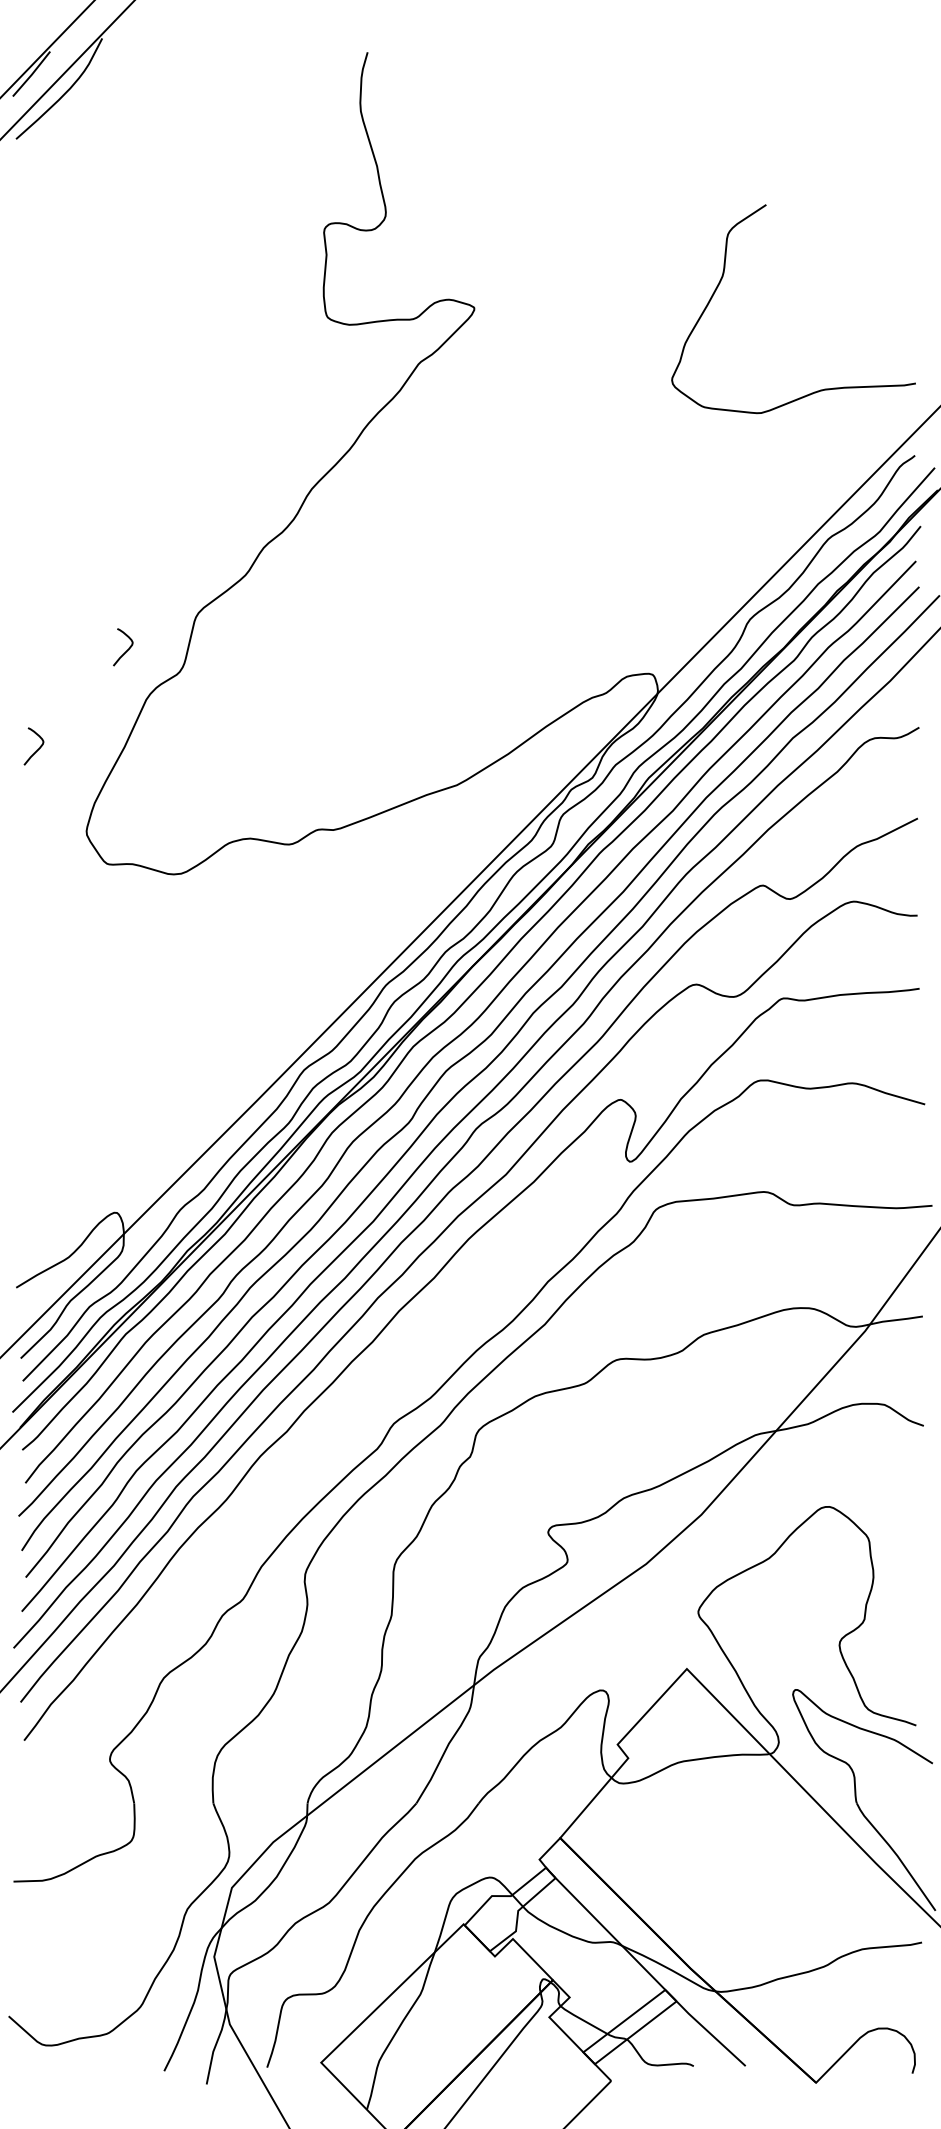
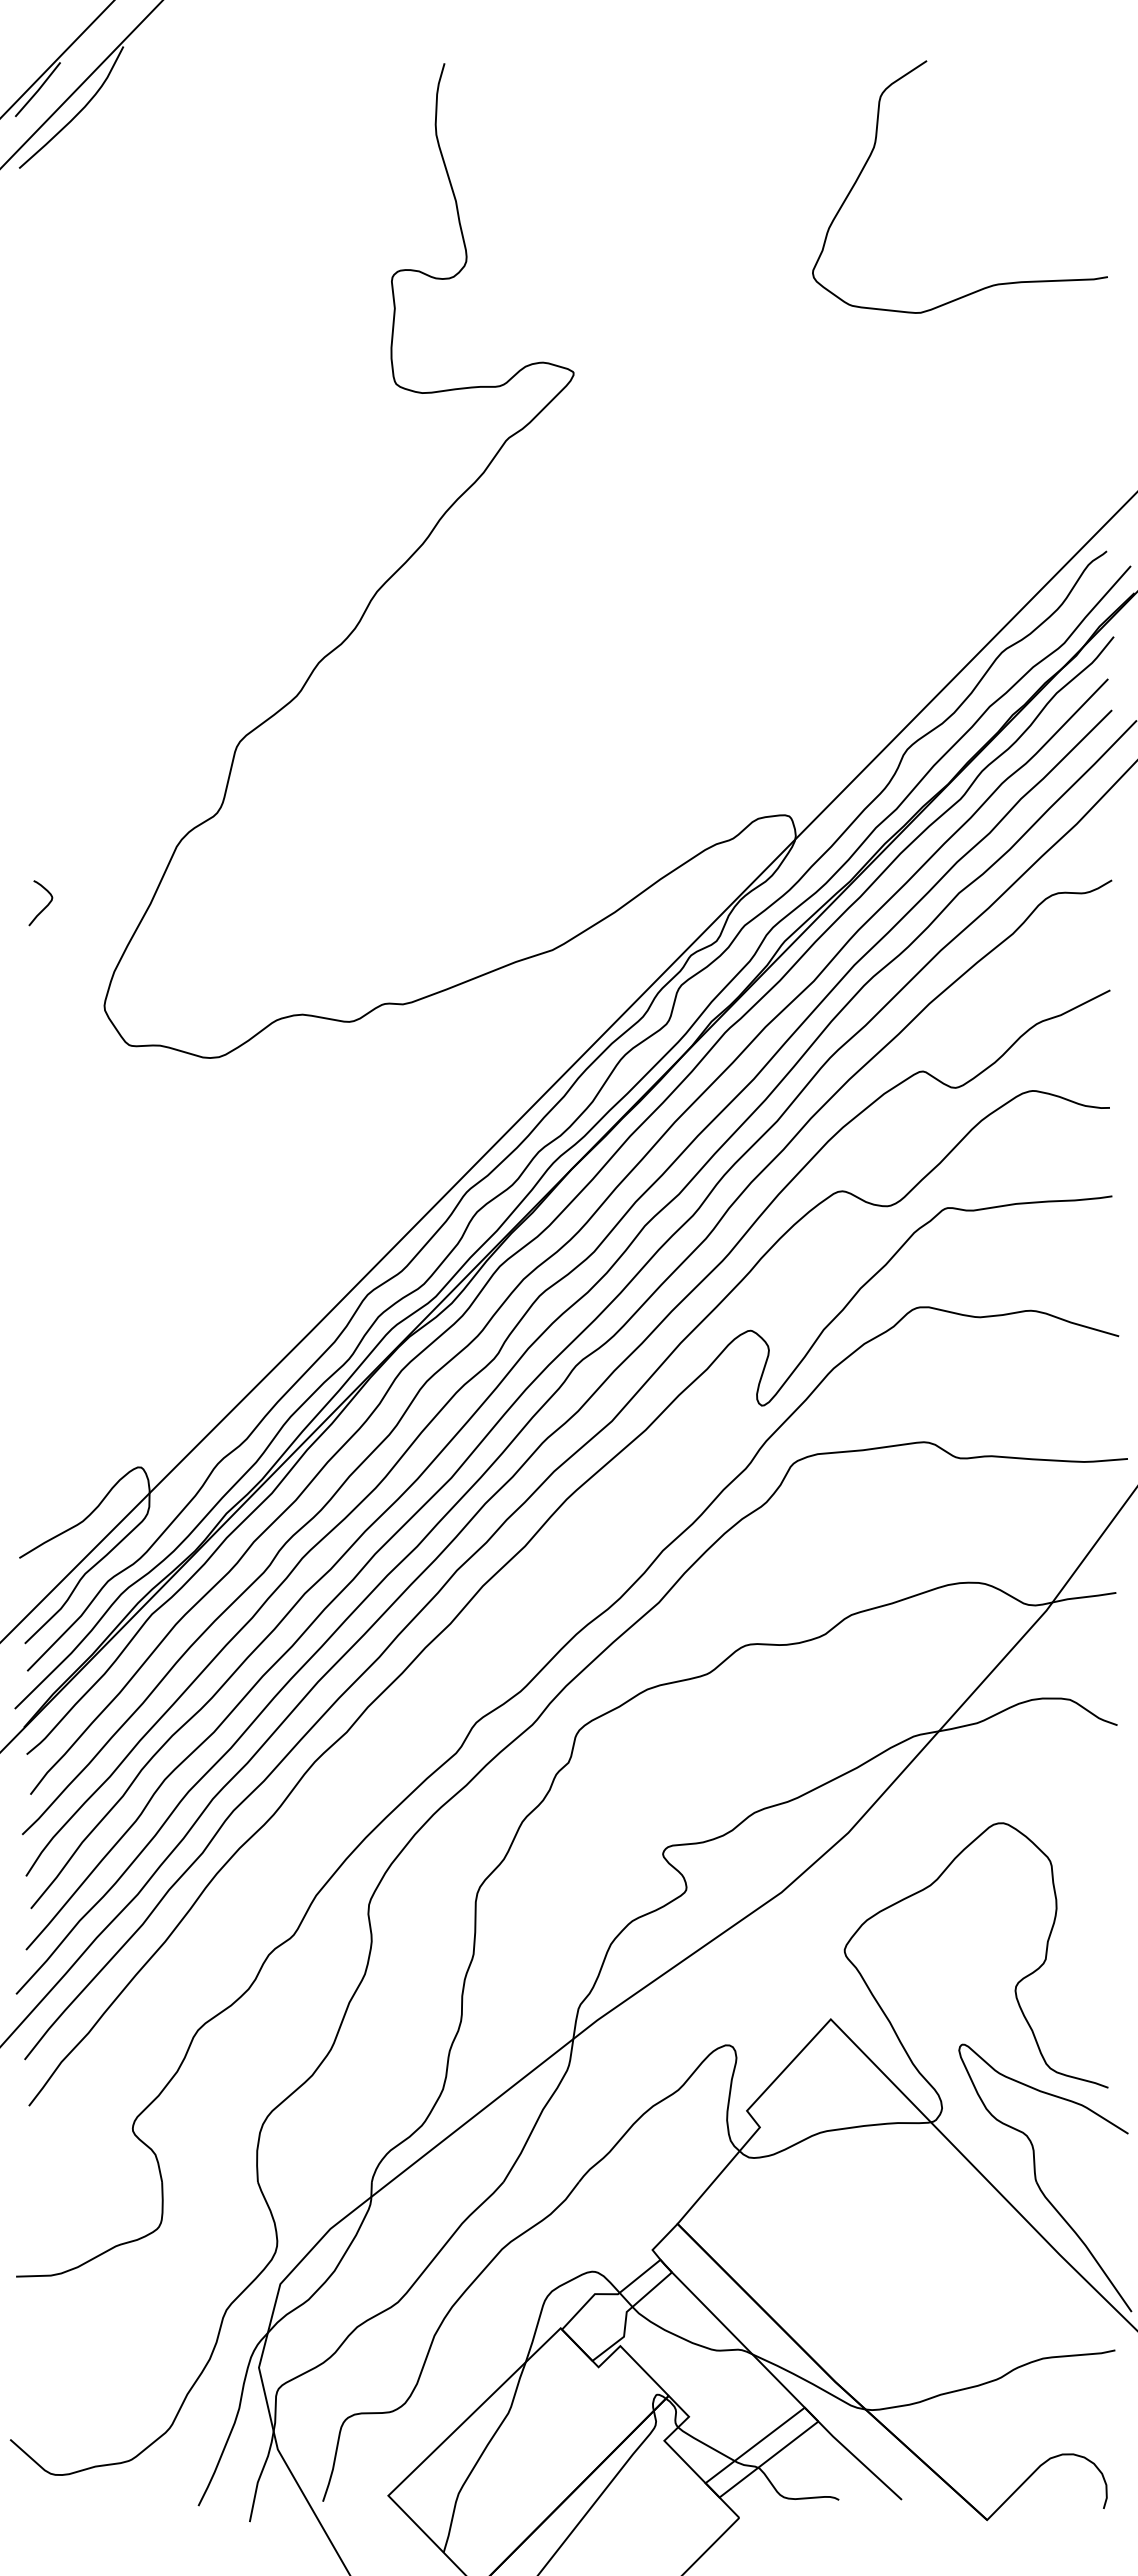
curve: (722, 279) -> (873, 151), moved
curve: (126, 650) -> (152, 787), removed

